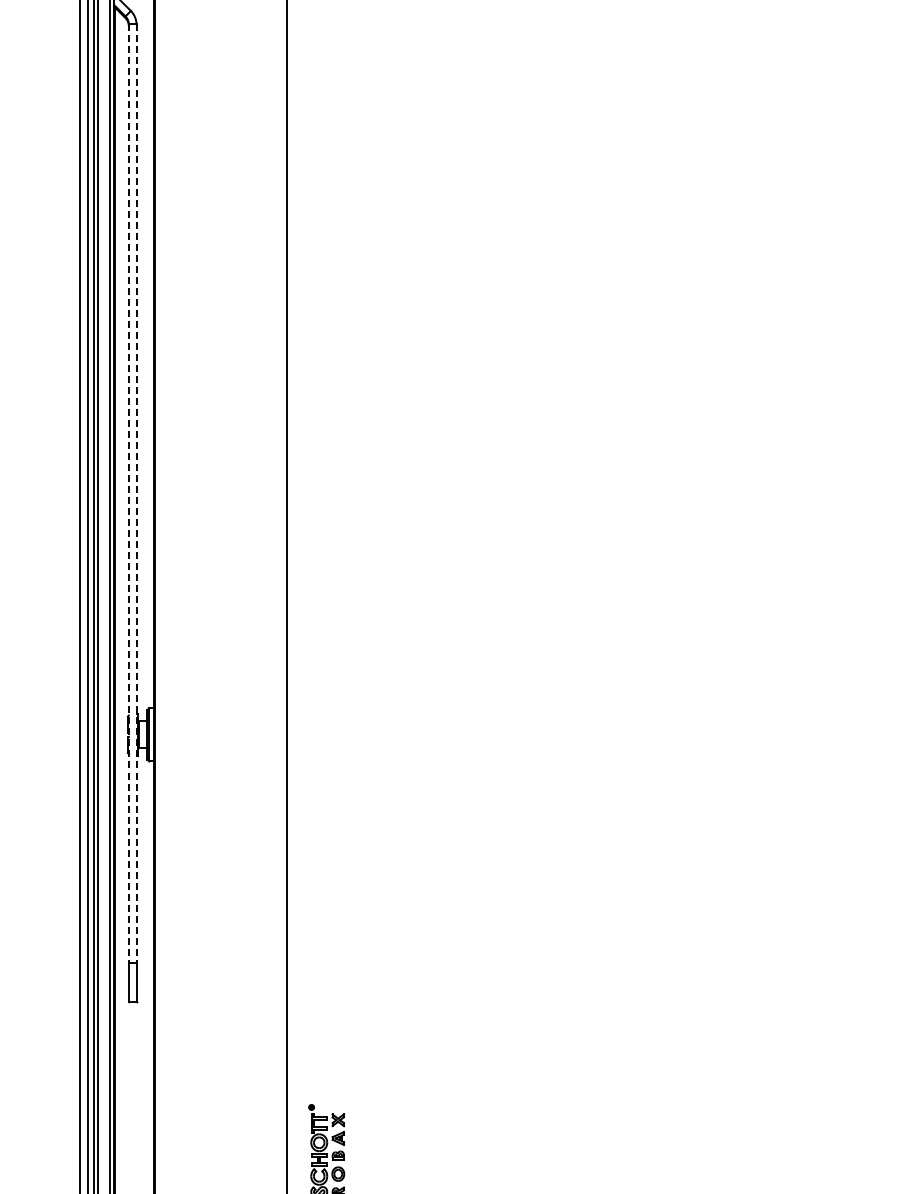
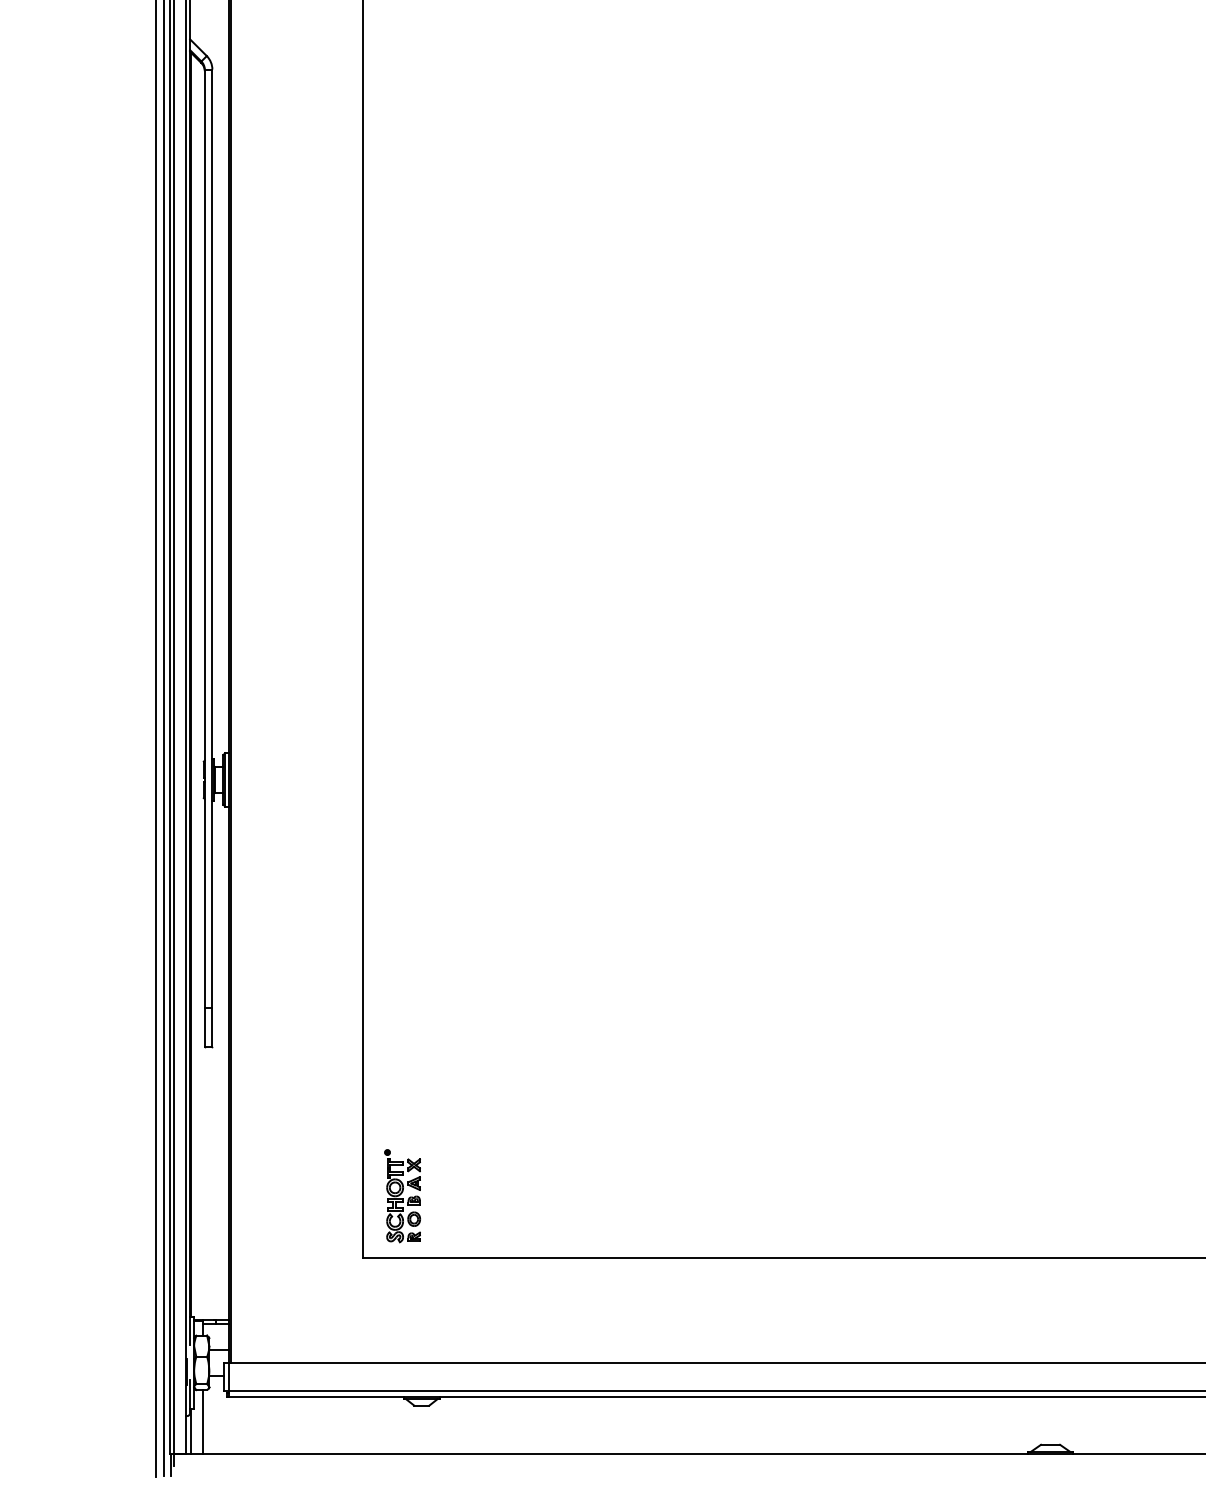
line: (128, 494) -> (204, 539), dashed -> solid
line: (136, 494) -> (212, 539), dashed -> solid

